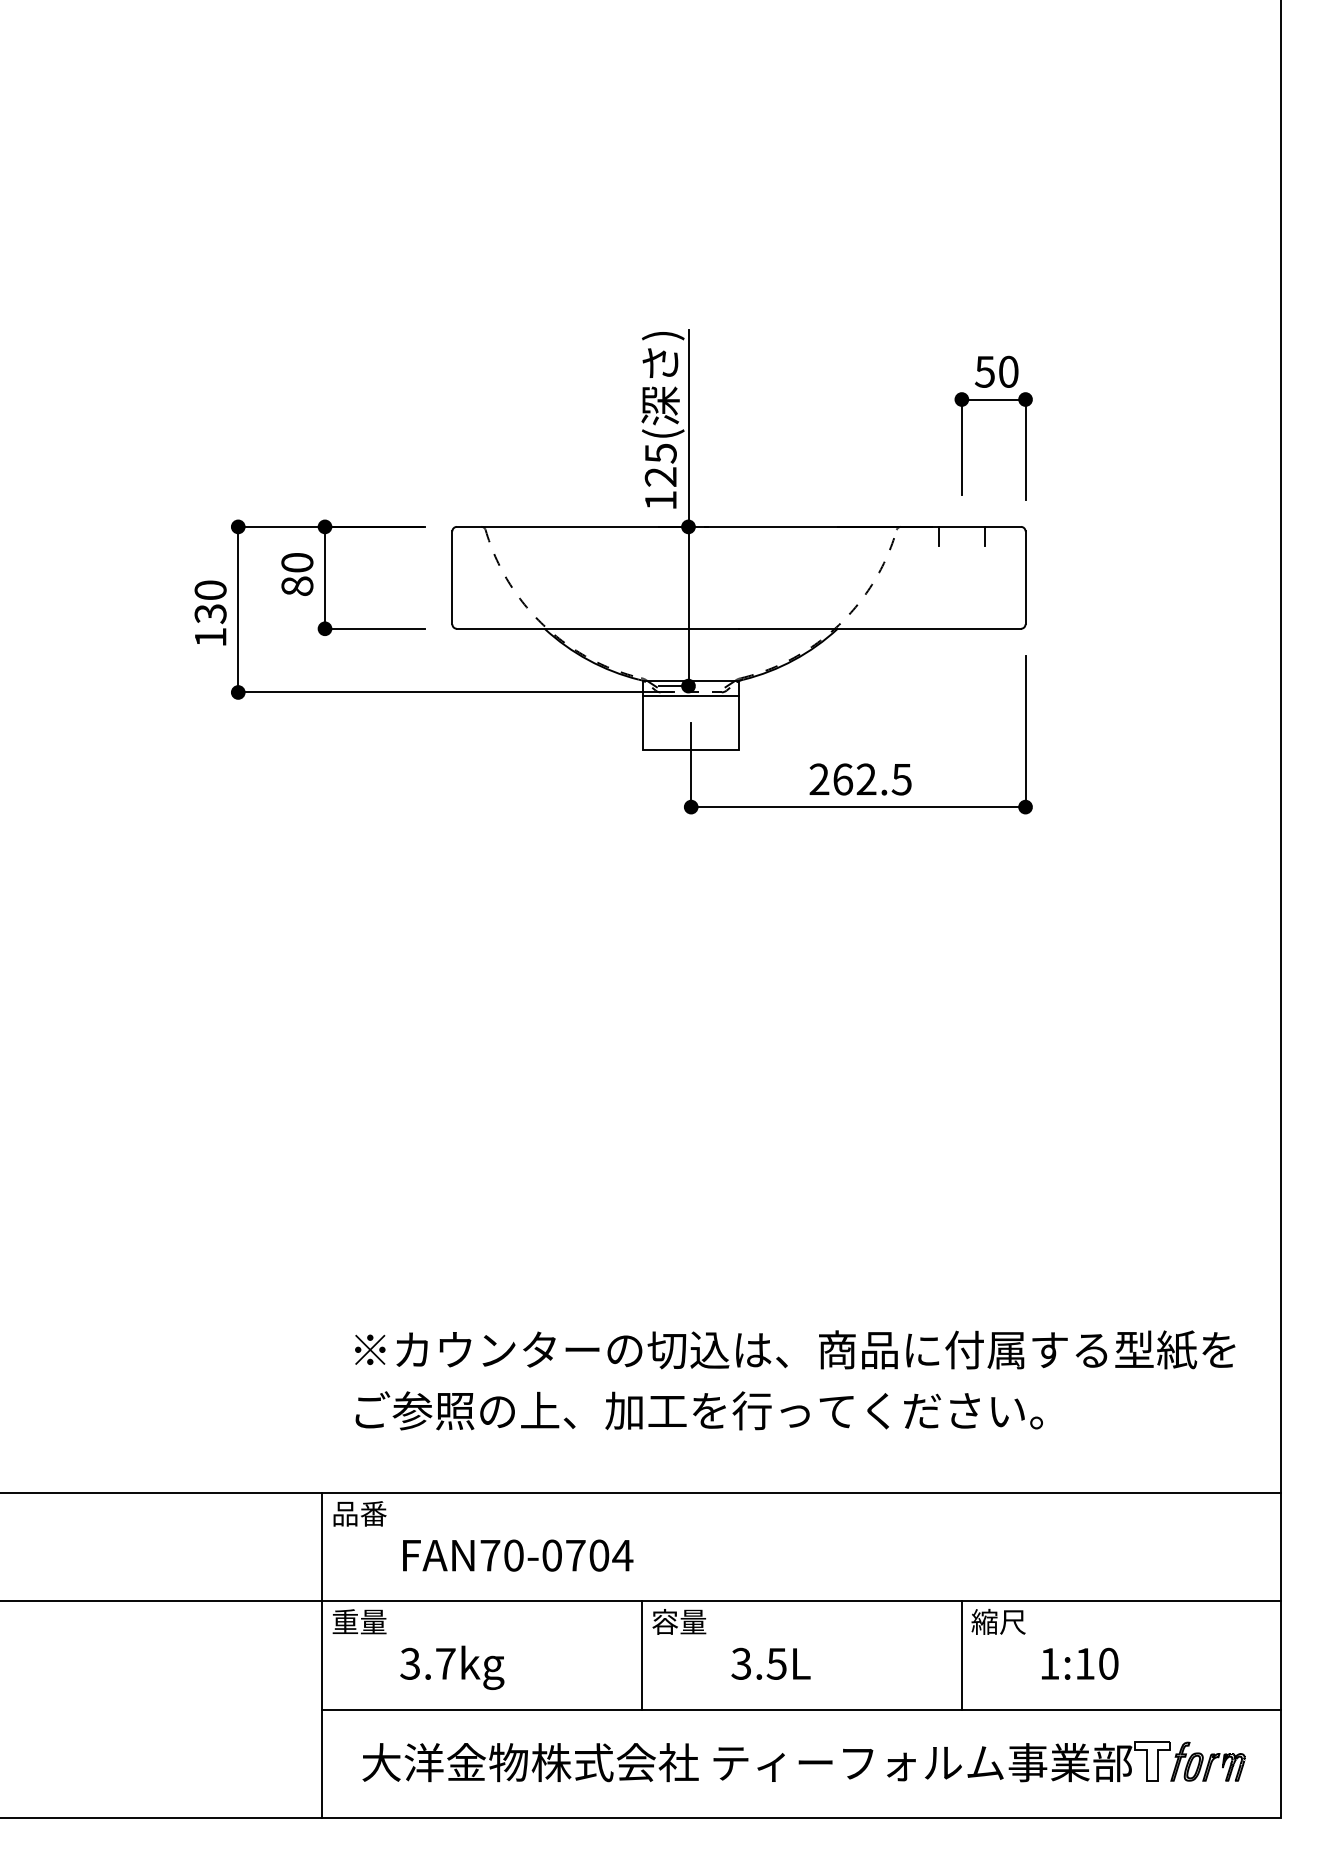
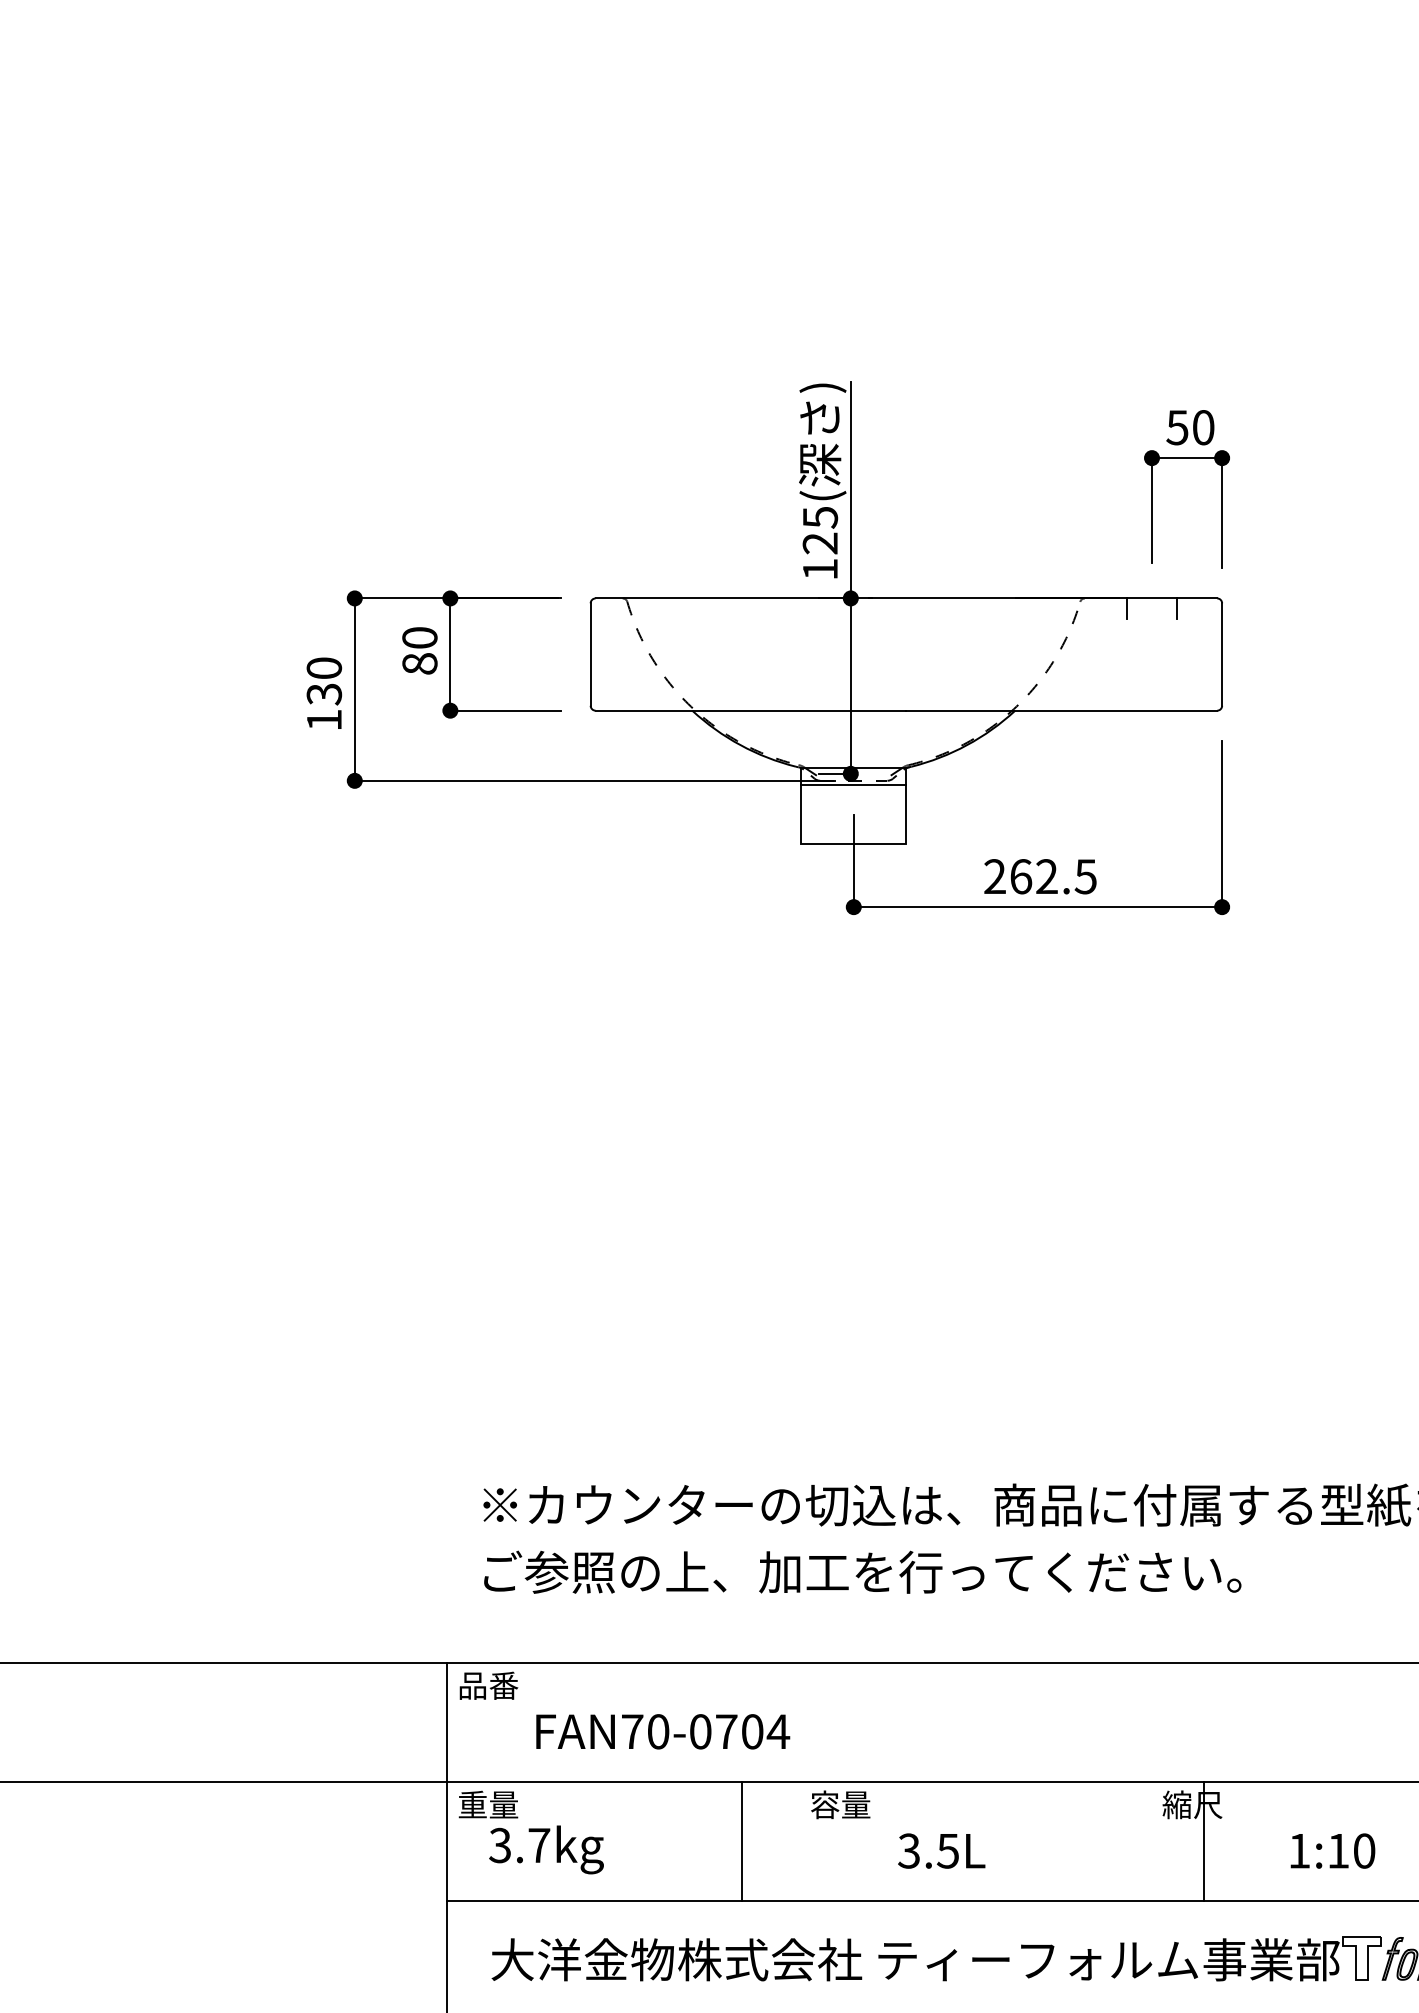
line: (642, 1655) -> (742, 1841), moved
line: (961, 1655) -> (1203, 1841), moved
text: (1080, 1663) -> (1333, 1850), moved
text: (452, 1667) -> (546, 1849), moved

